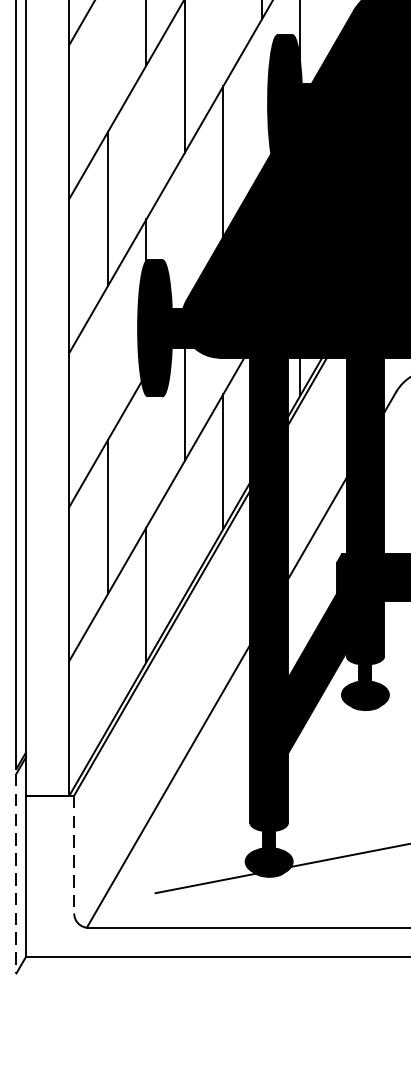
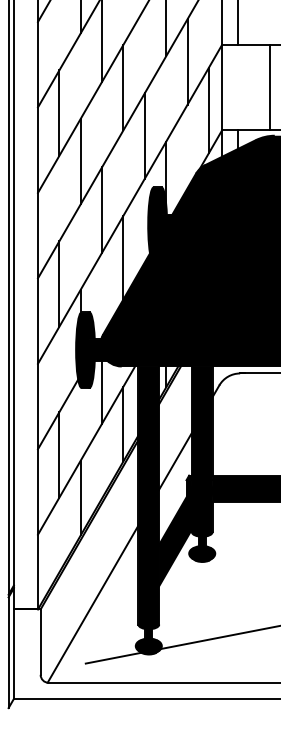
line: (73, 855) -> (40, 642), dashed -> solid
line: (16, 875) -> (8, 653), dashed -> solid

